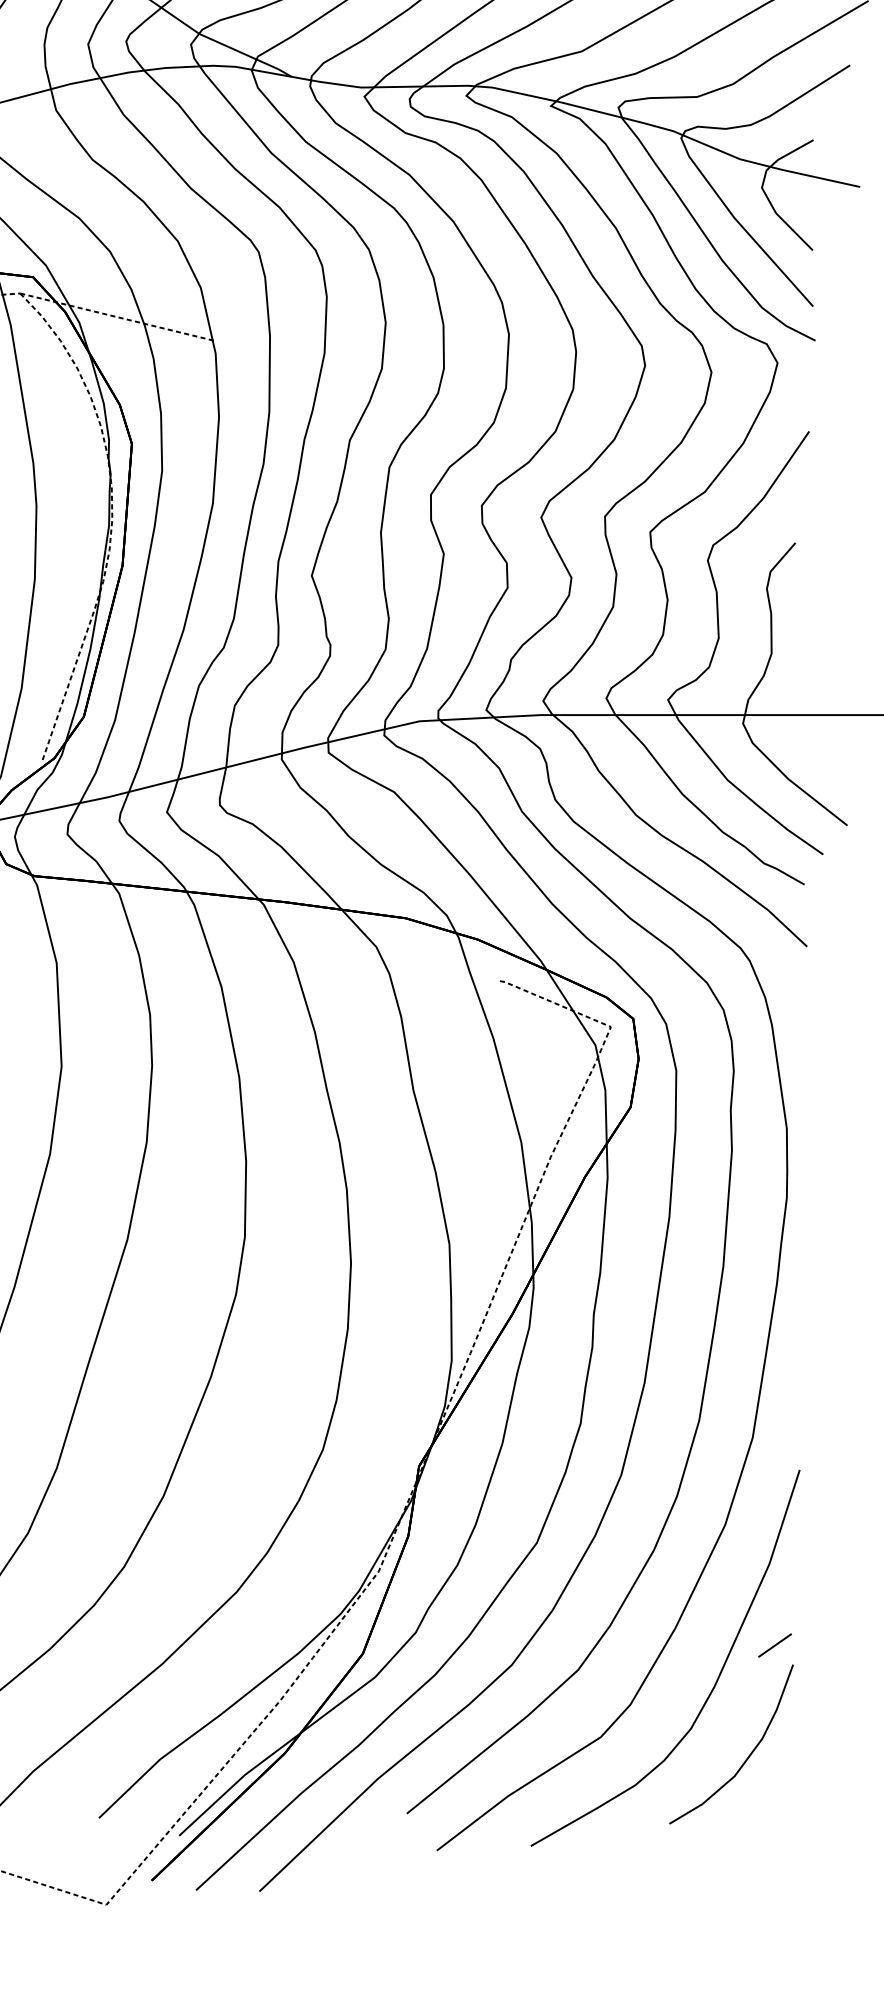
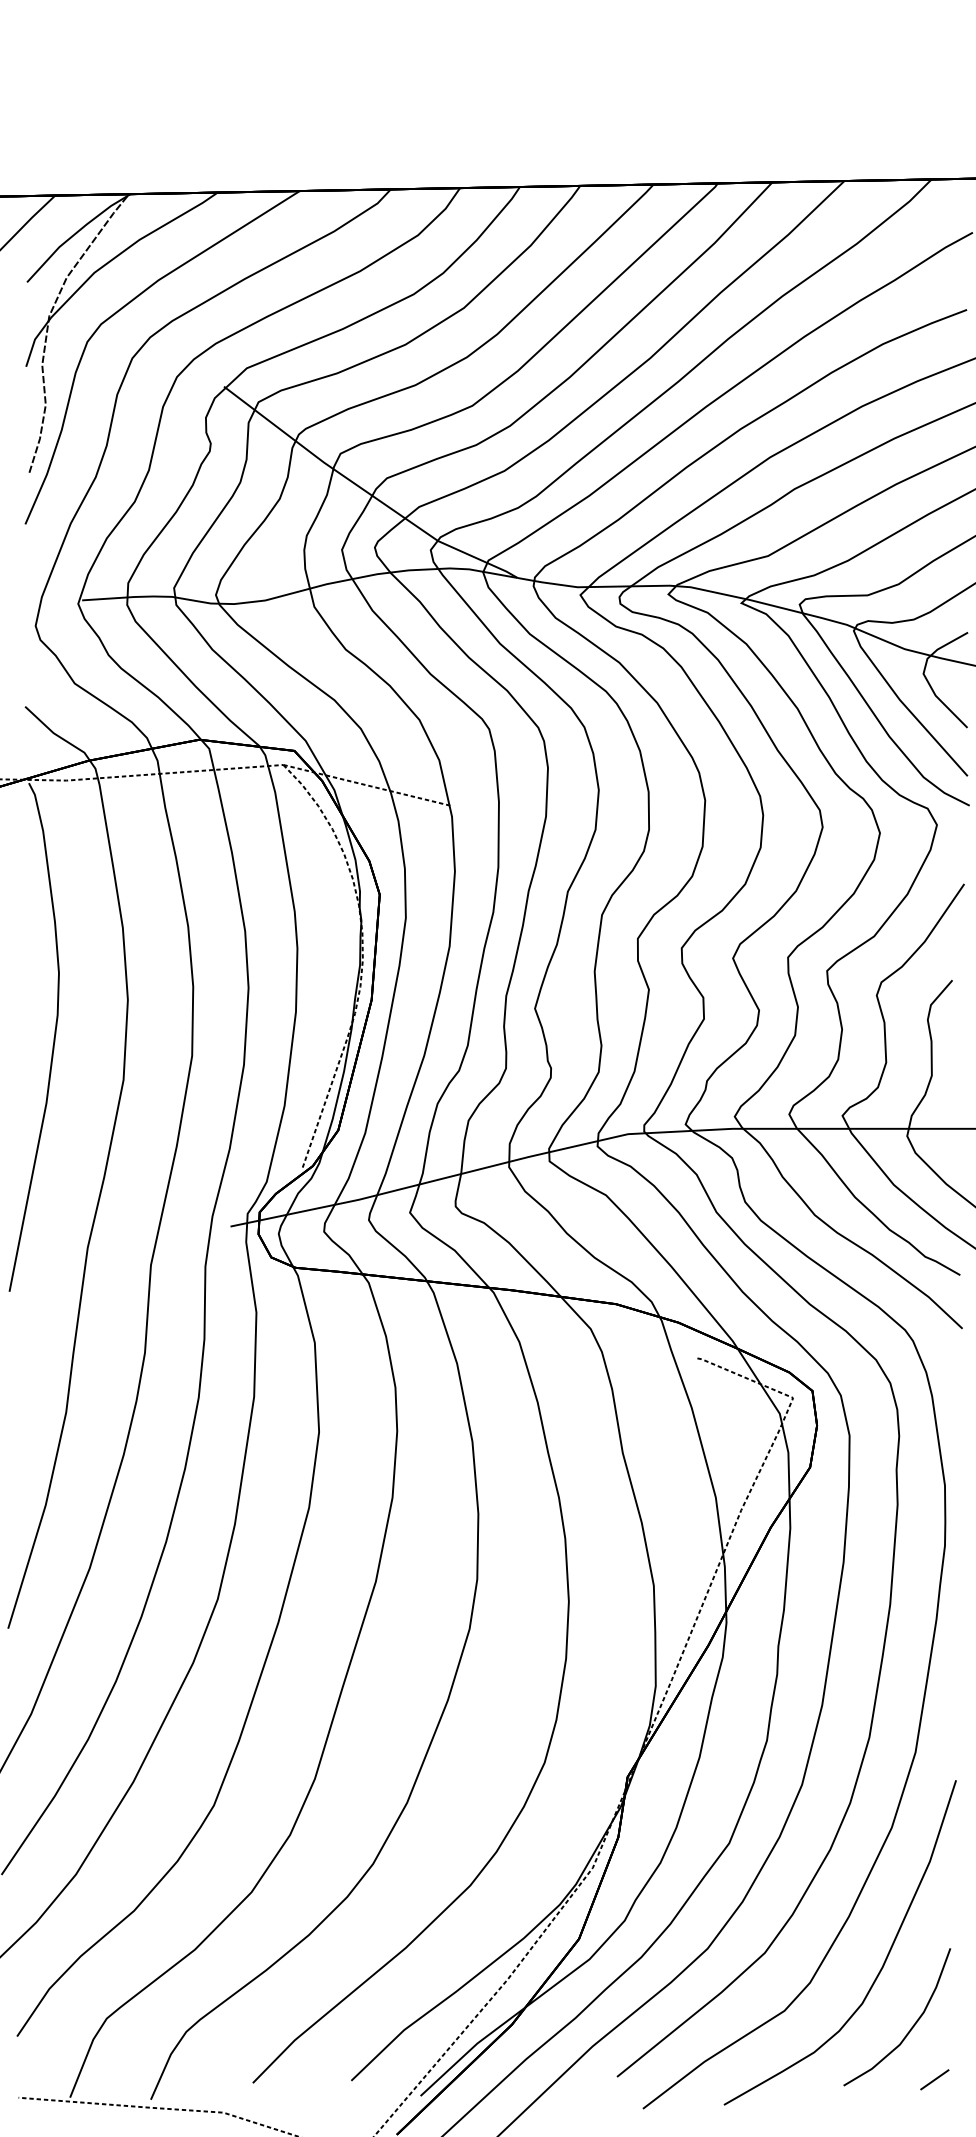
line: (774, 1645) -> (934, 2079), moved

